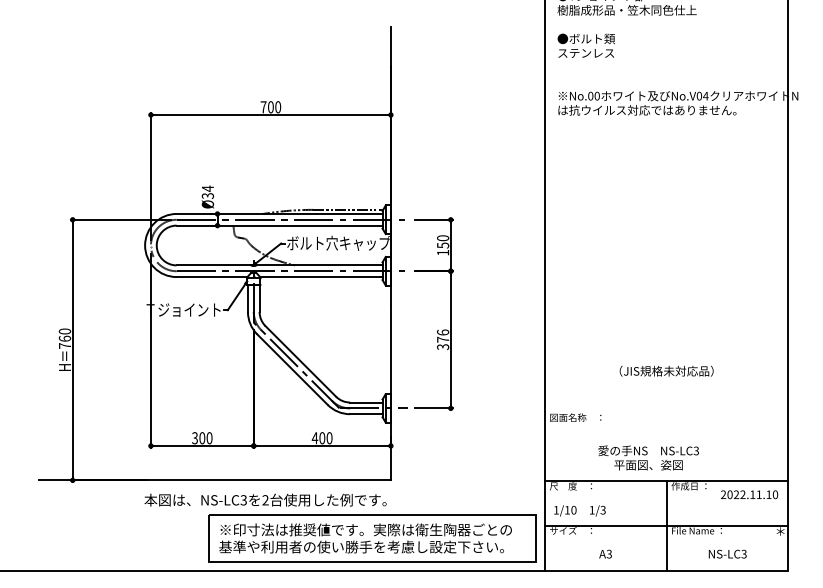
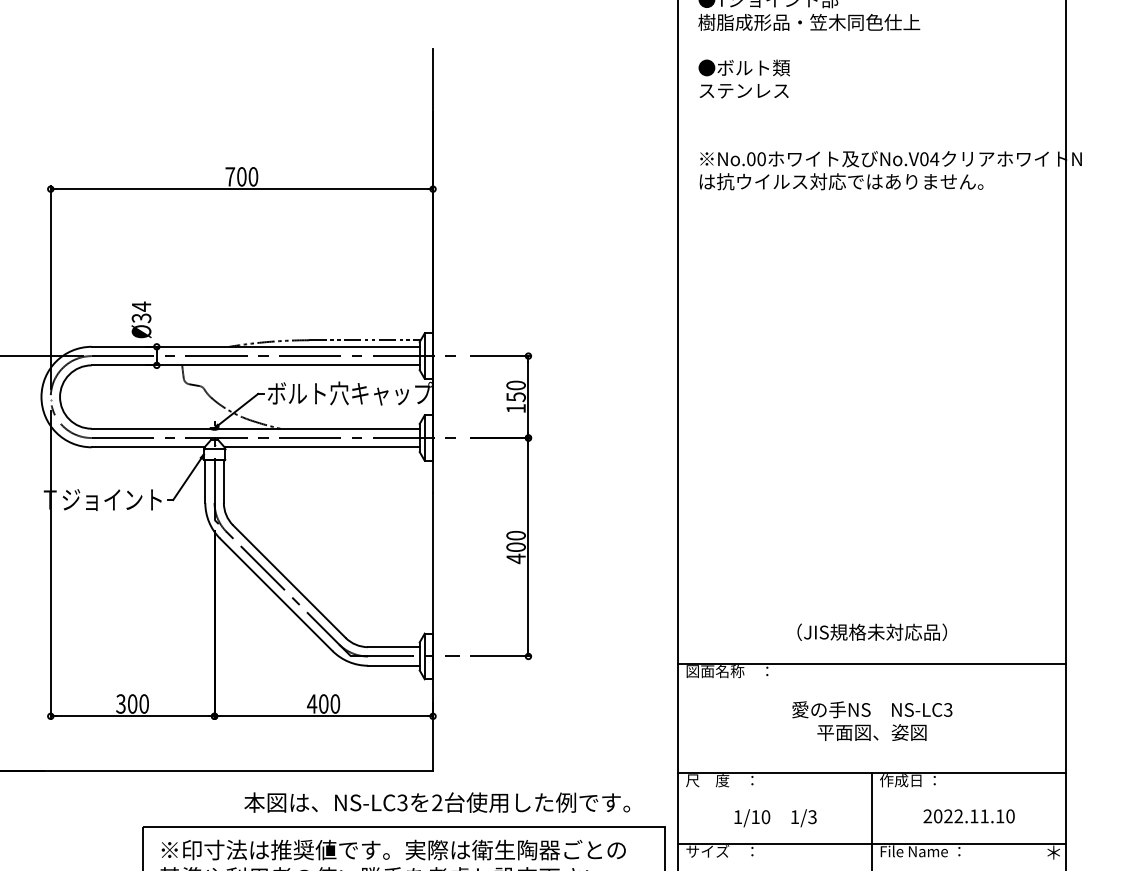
text: (443, 339) -> (516, 546), 376 -> 400
text: (666, 370) -> (871, 631), moved
line: (666, 412) -> (871, 663), added
text: (648, 457) -> (871, 720), moved
text: (749, 494) -> (969, 815), moved
text: (265, 499) -> (437, 801), moved
text: (579, 510) -> (774, 817), moved

